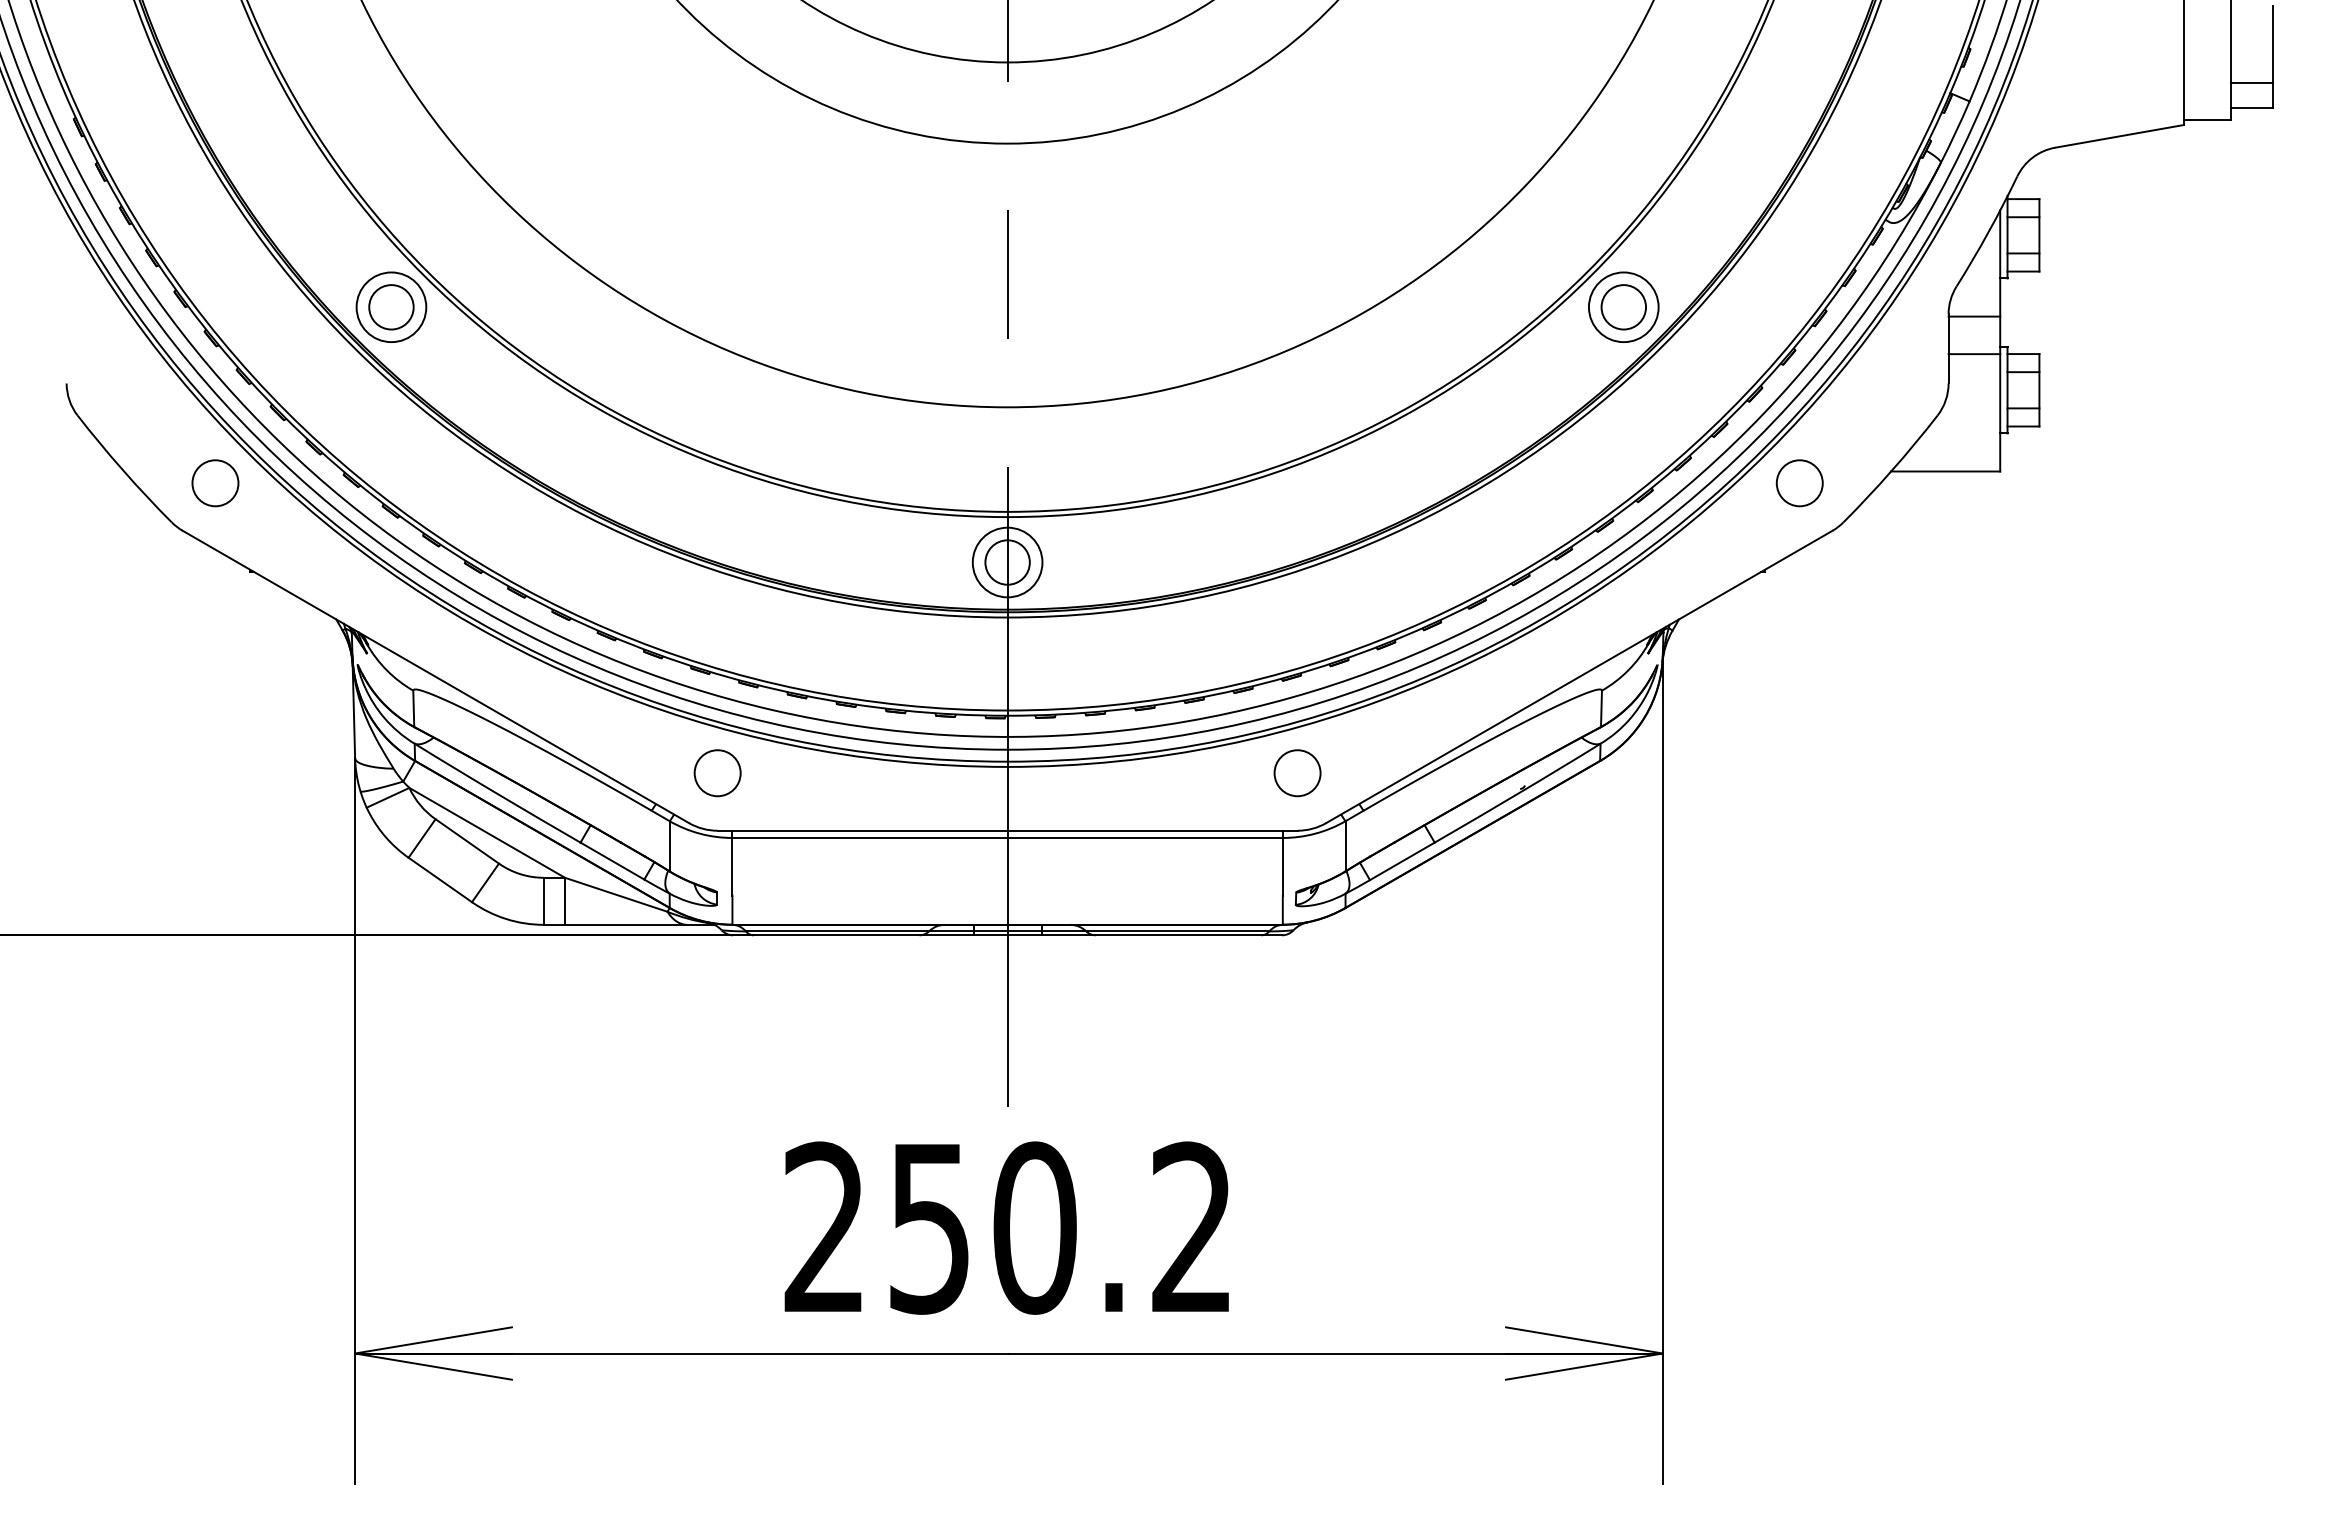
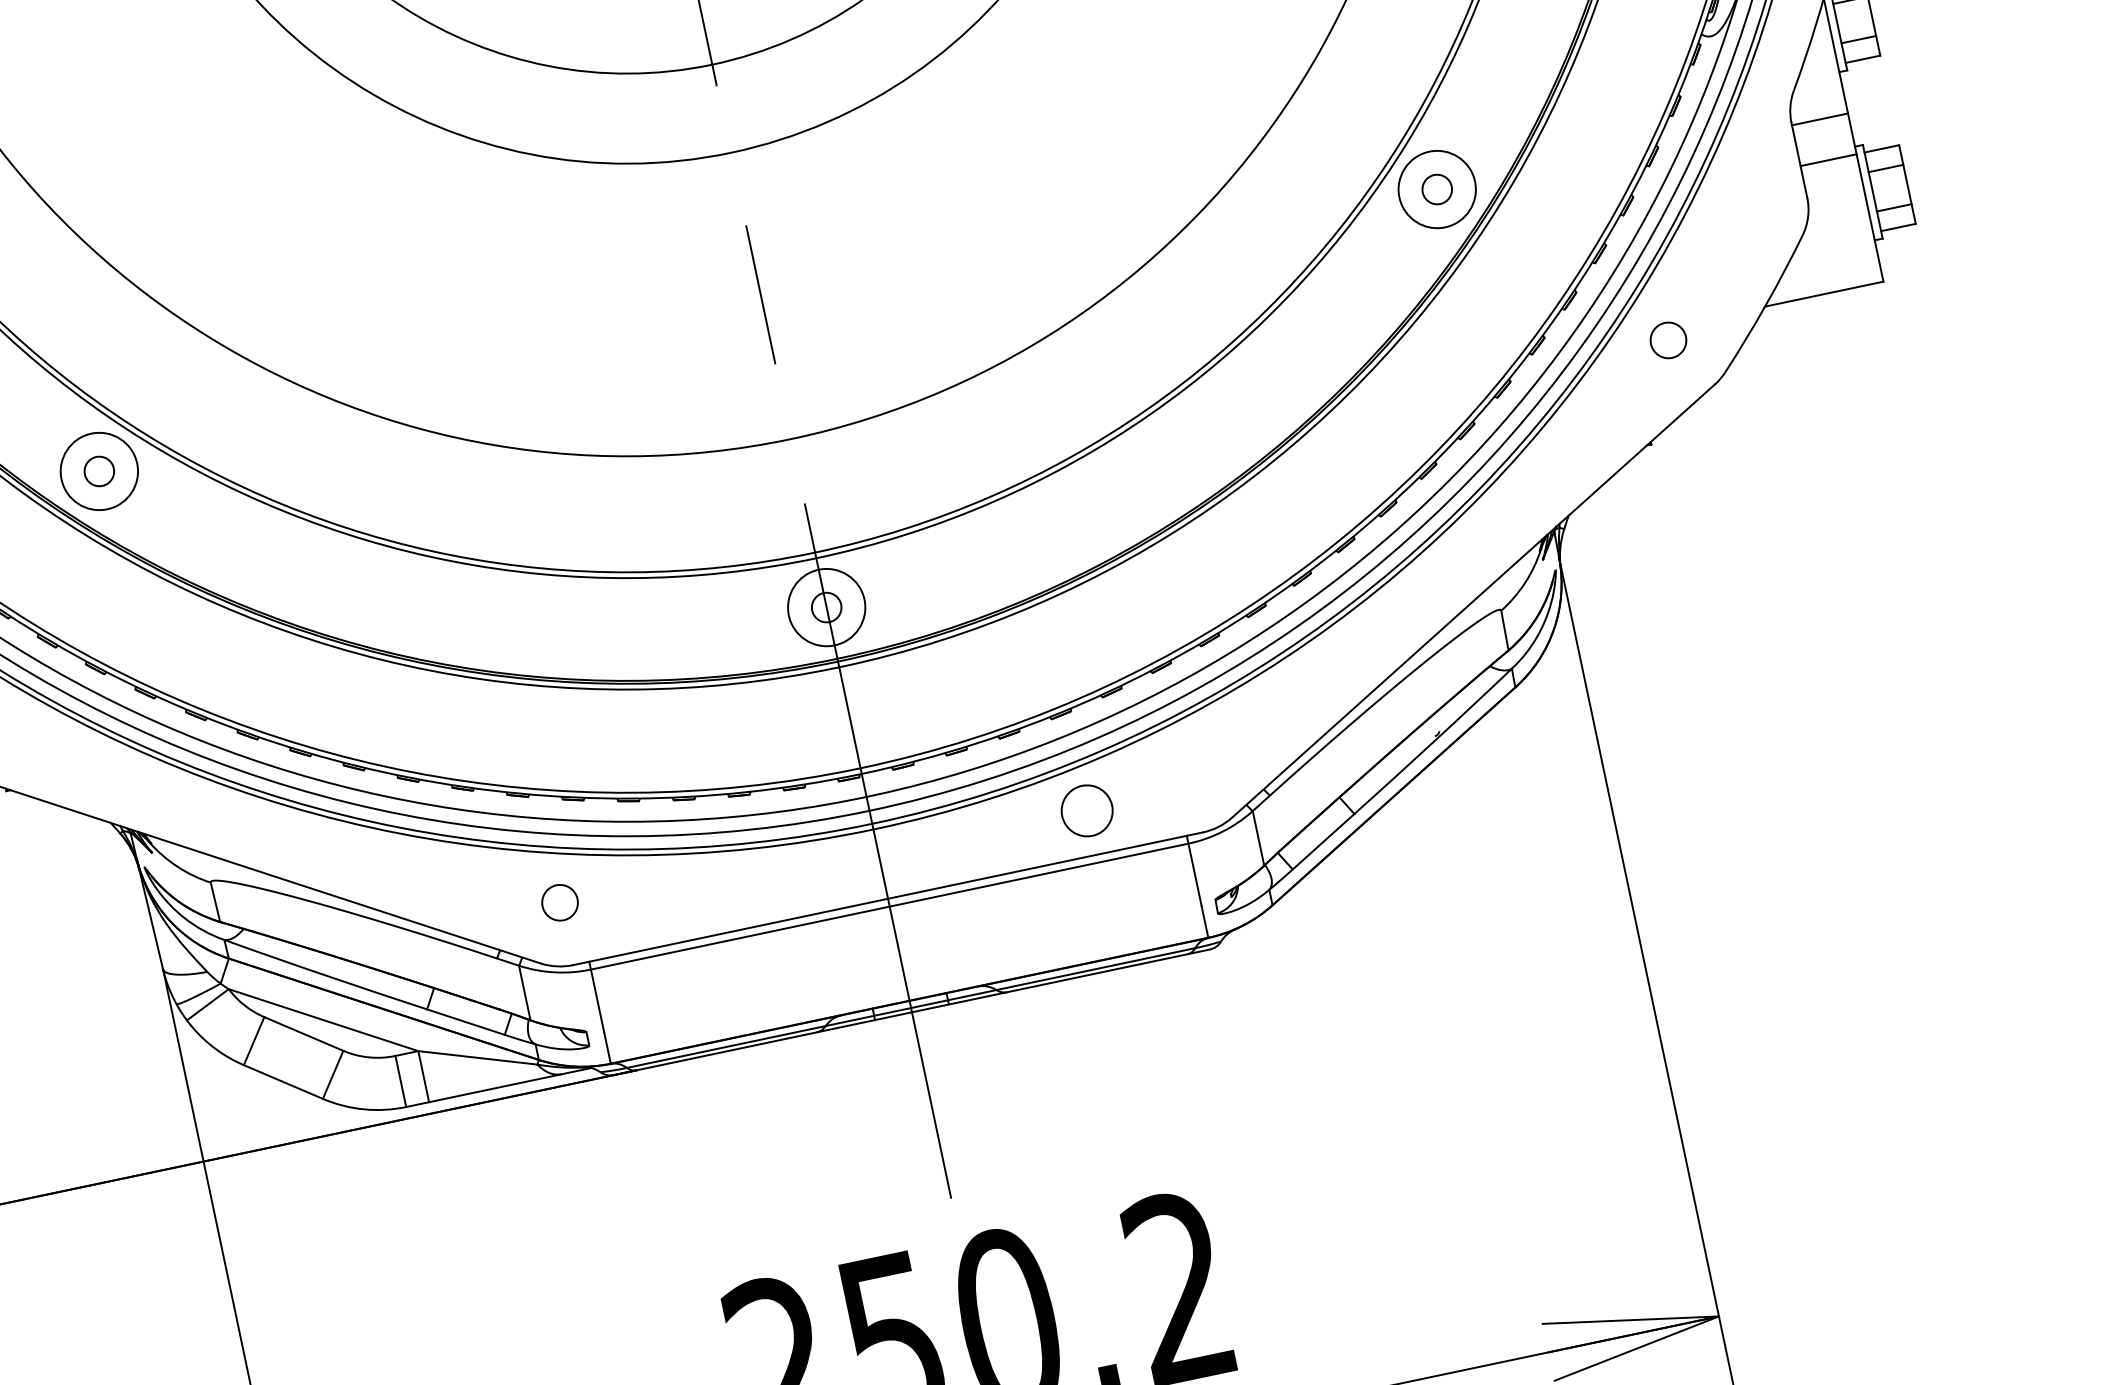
circle: (391, 307) -> (99, 471), size x0.6
circle: (1623, 307) -> (1436, 189), size x0.6
circle: (1799, 483) -> (1668, 340), size x0.7
circle: (1007, 562) -> (826, 607), size x0.6
circle: (717, 773) -> (559, 903), size x0.7
circle: (1297, 773) -> (1087, 811), moved

